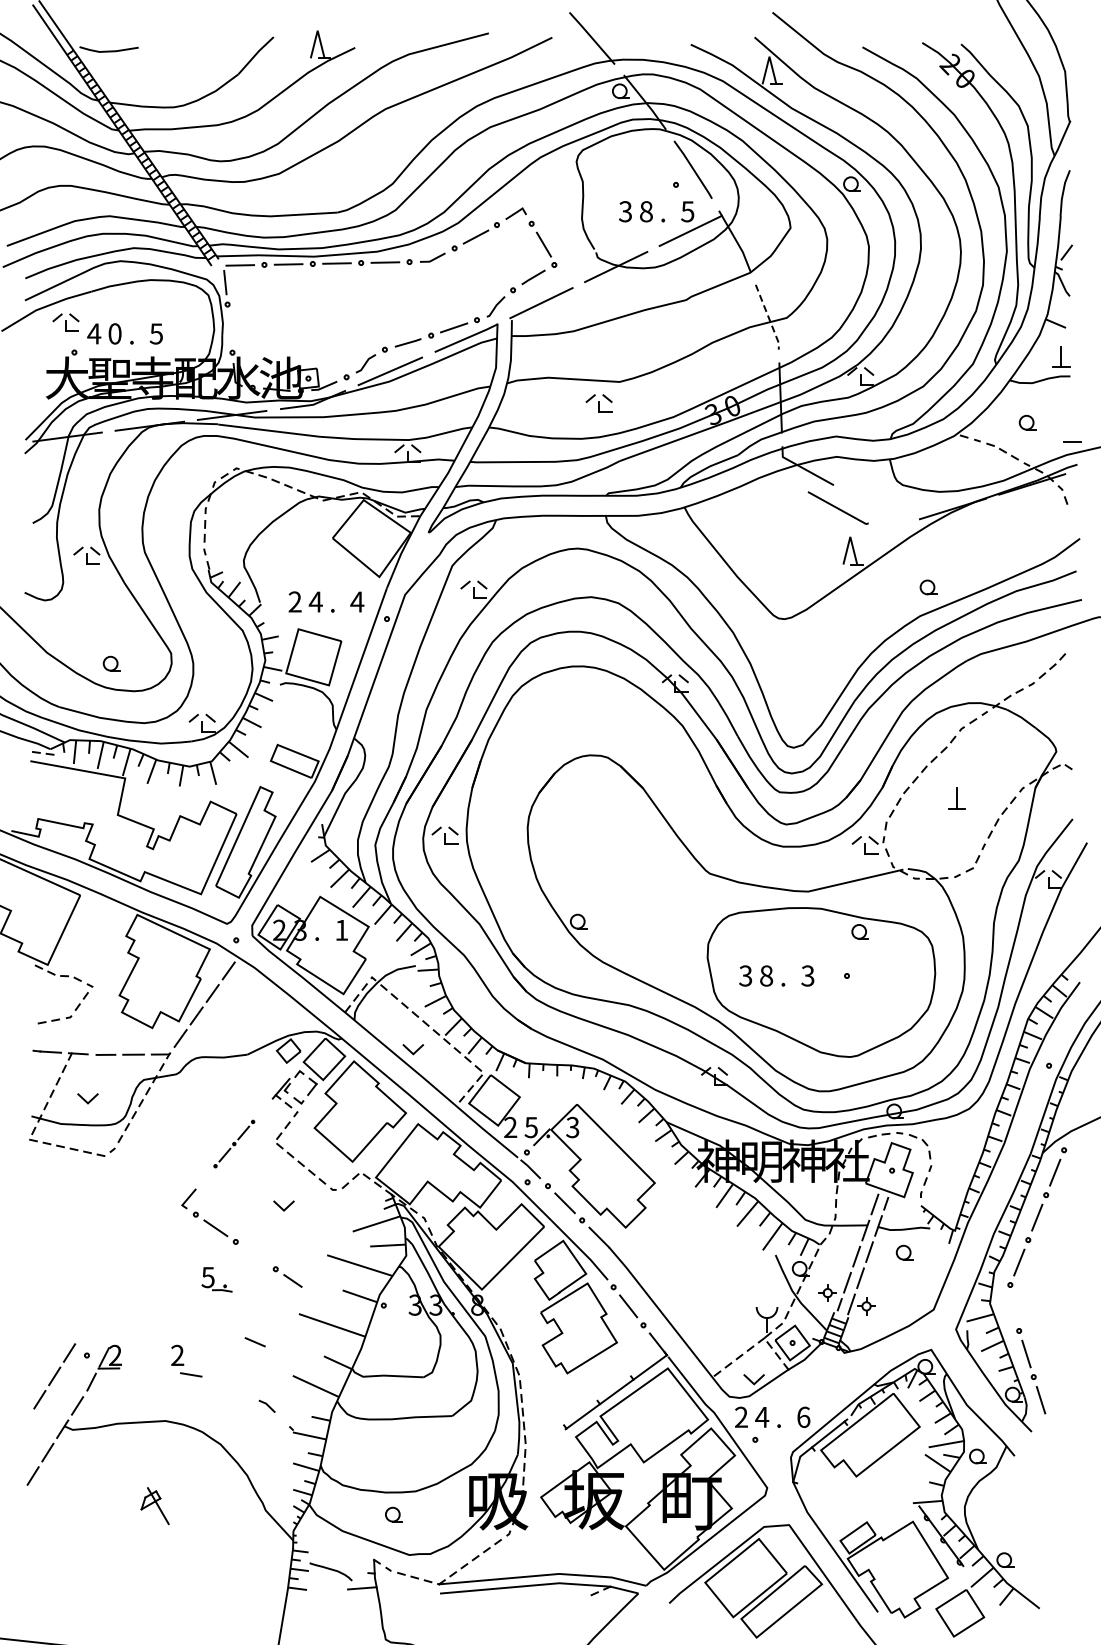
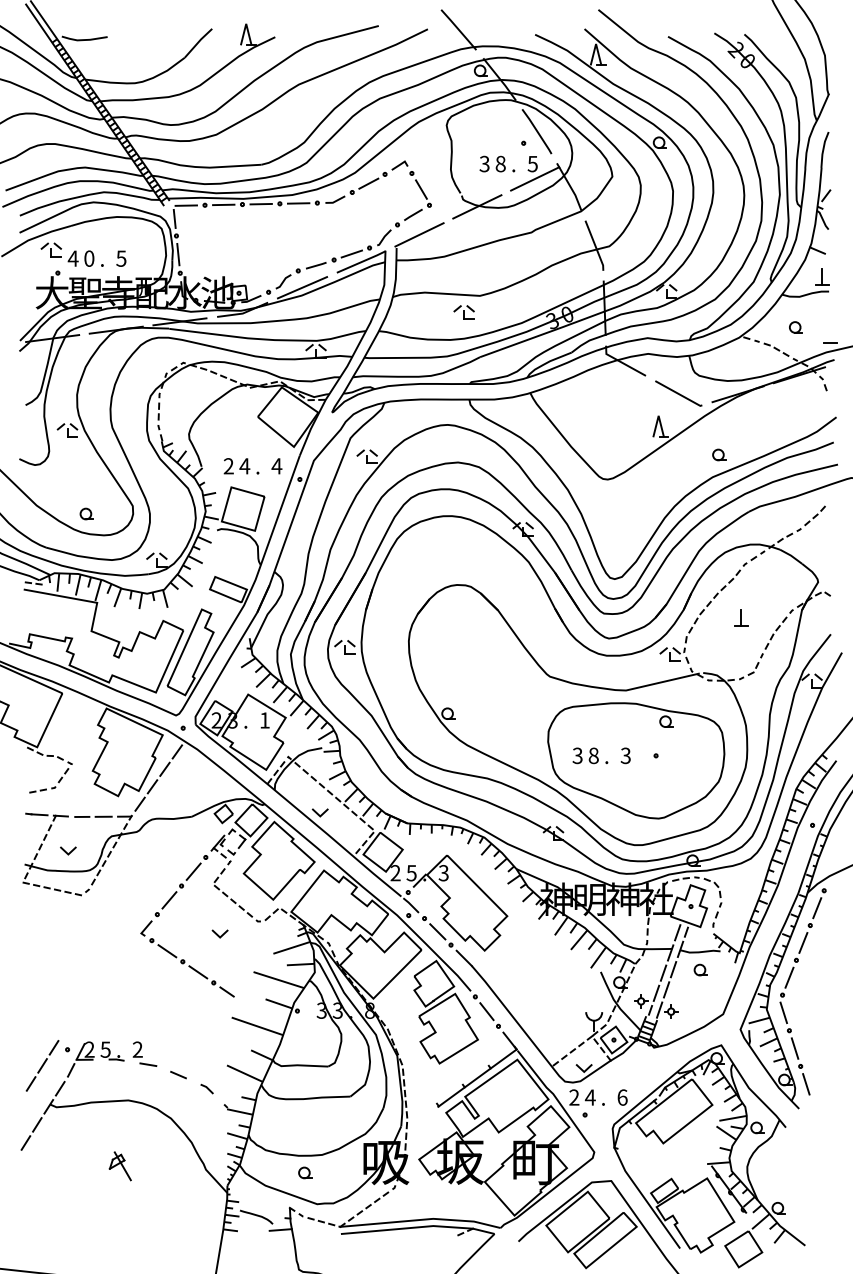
line: (768, 317) -> (595, 245), dashed -> solid
line: (229, 328) -> (177, 254), added
line: (837, 507) -> (678, 393), moved
part: (234, 1143) -> (181, 885), size x1.67
line: (255, 1255) -> (198, 972), added
part: (216, 1279) -> (112, 1051), moved
line: (1011, 1307) -> (783, 1012), added
line: (254, 1342) -> (177, 1075), moved

